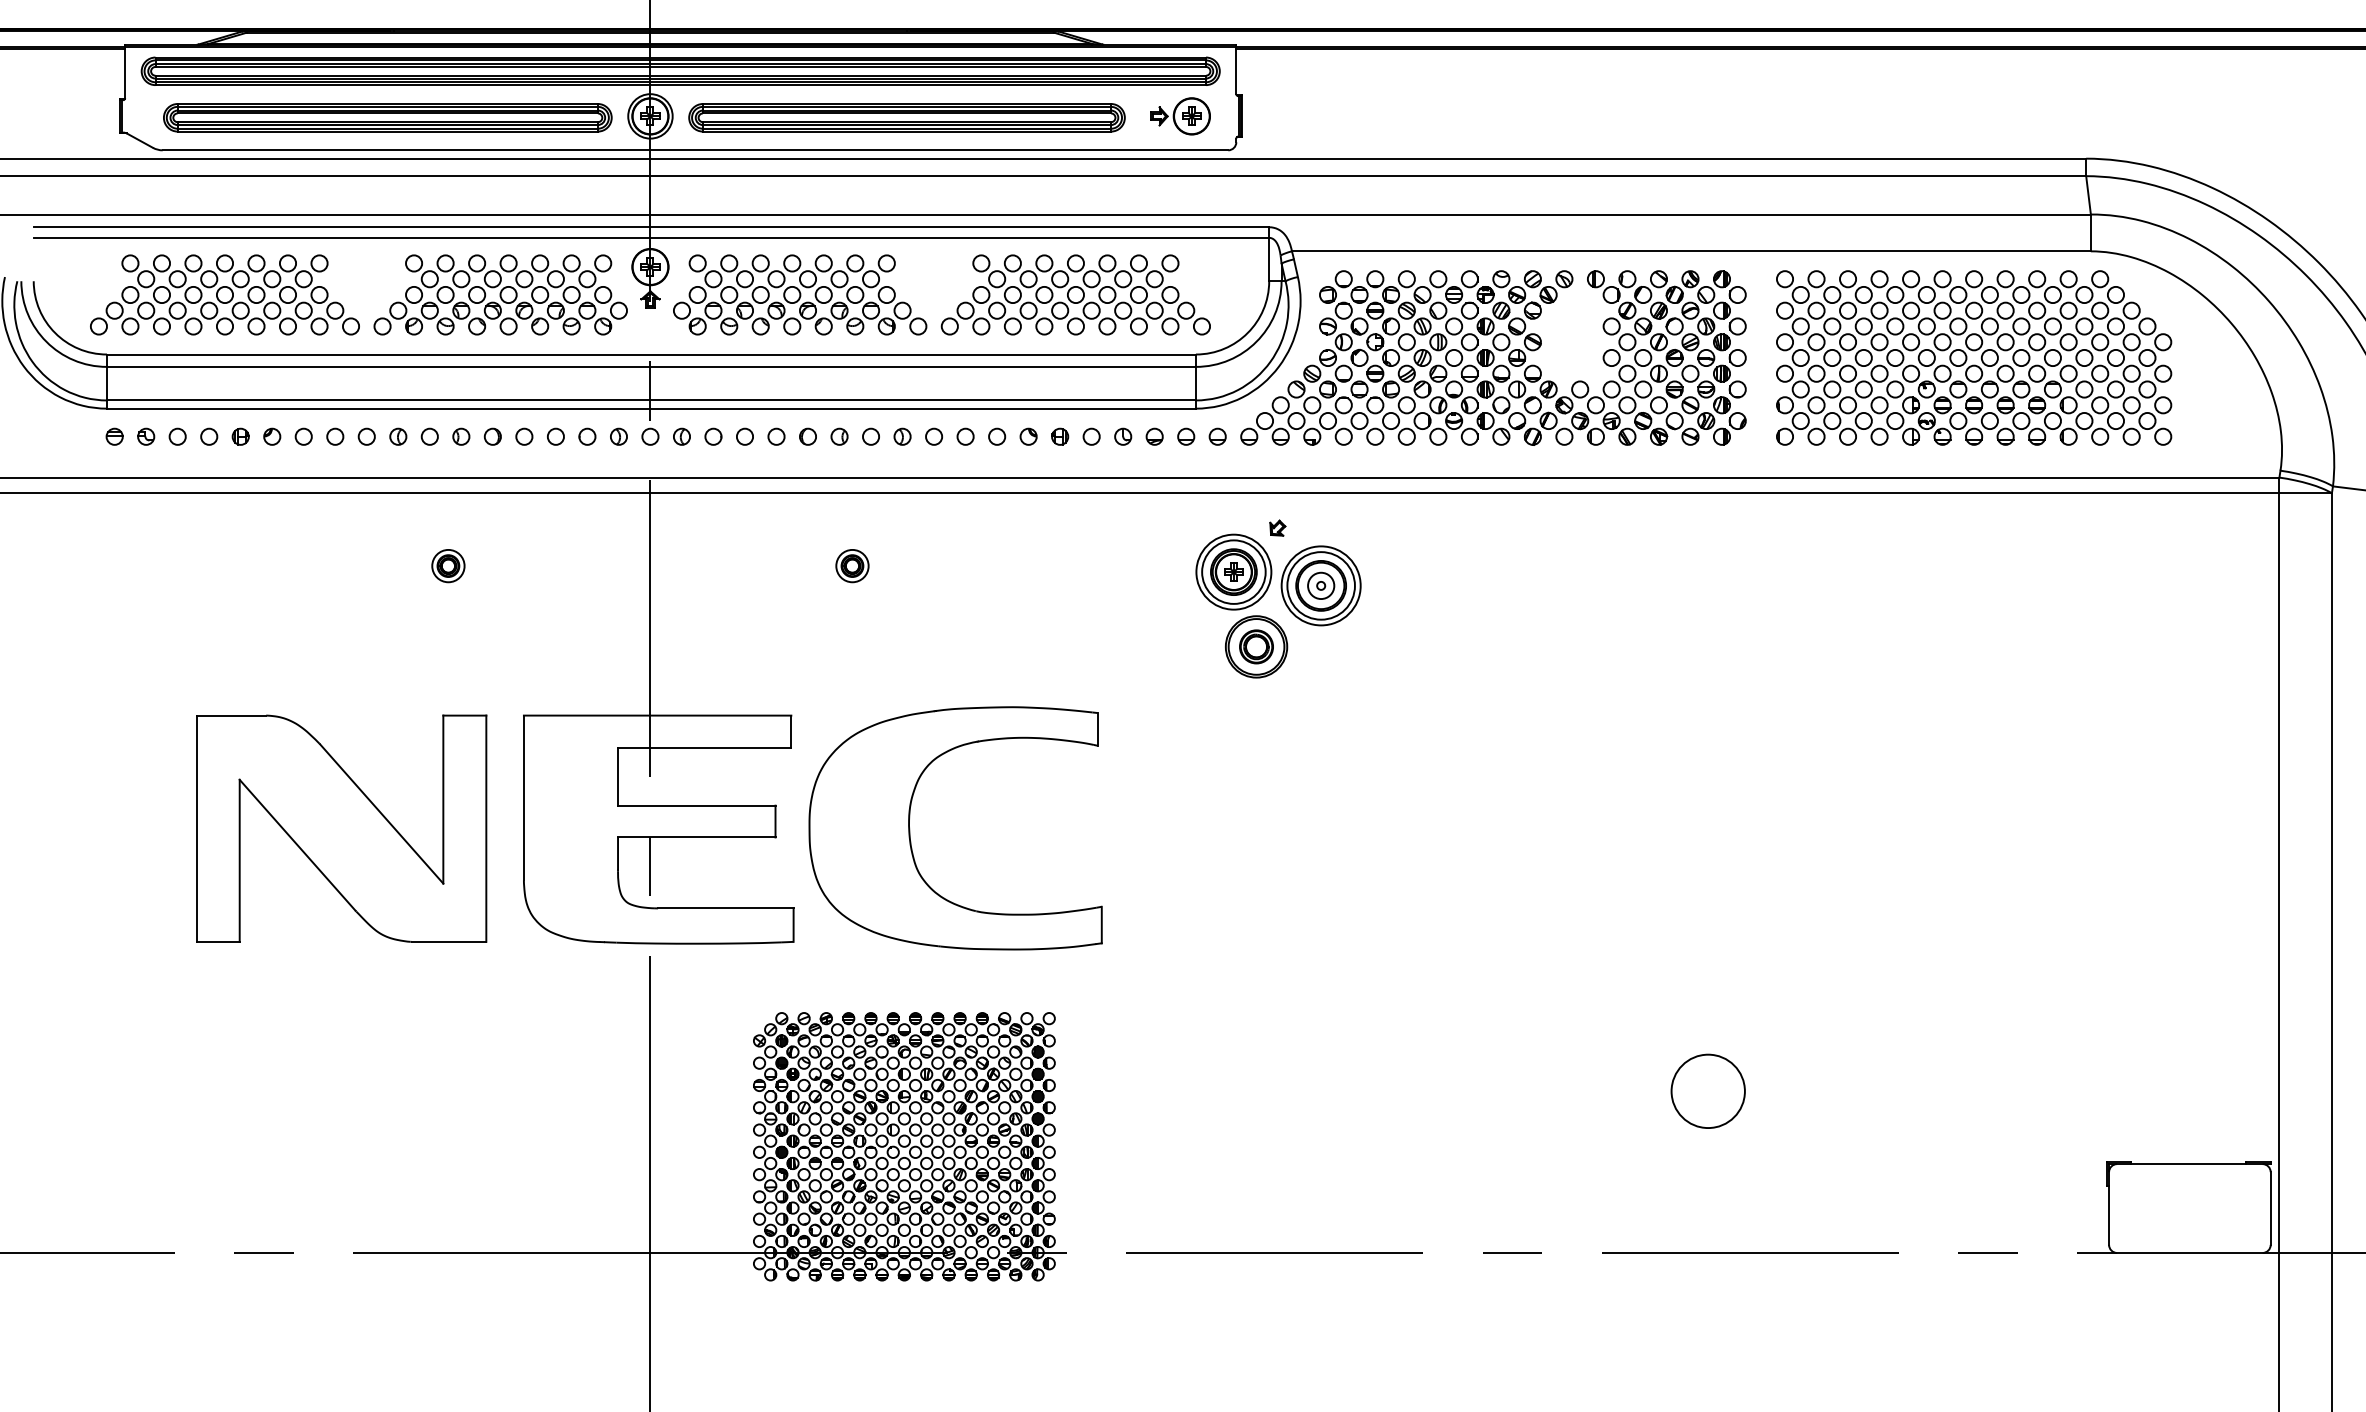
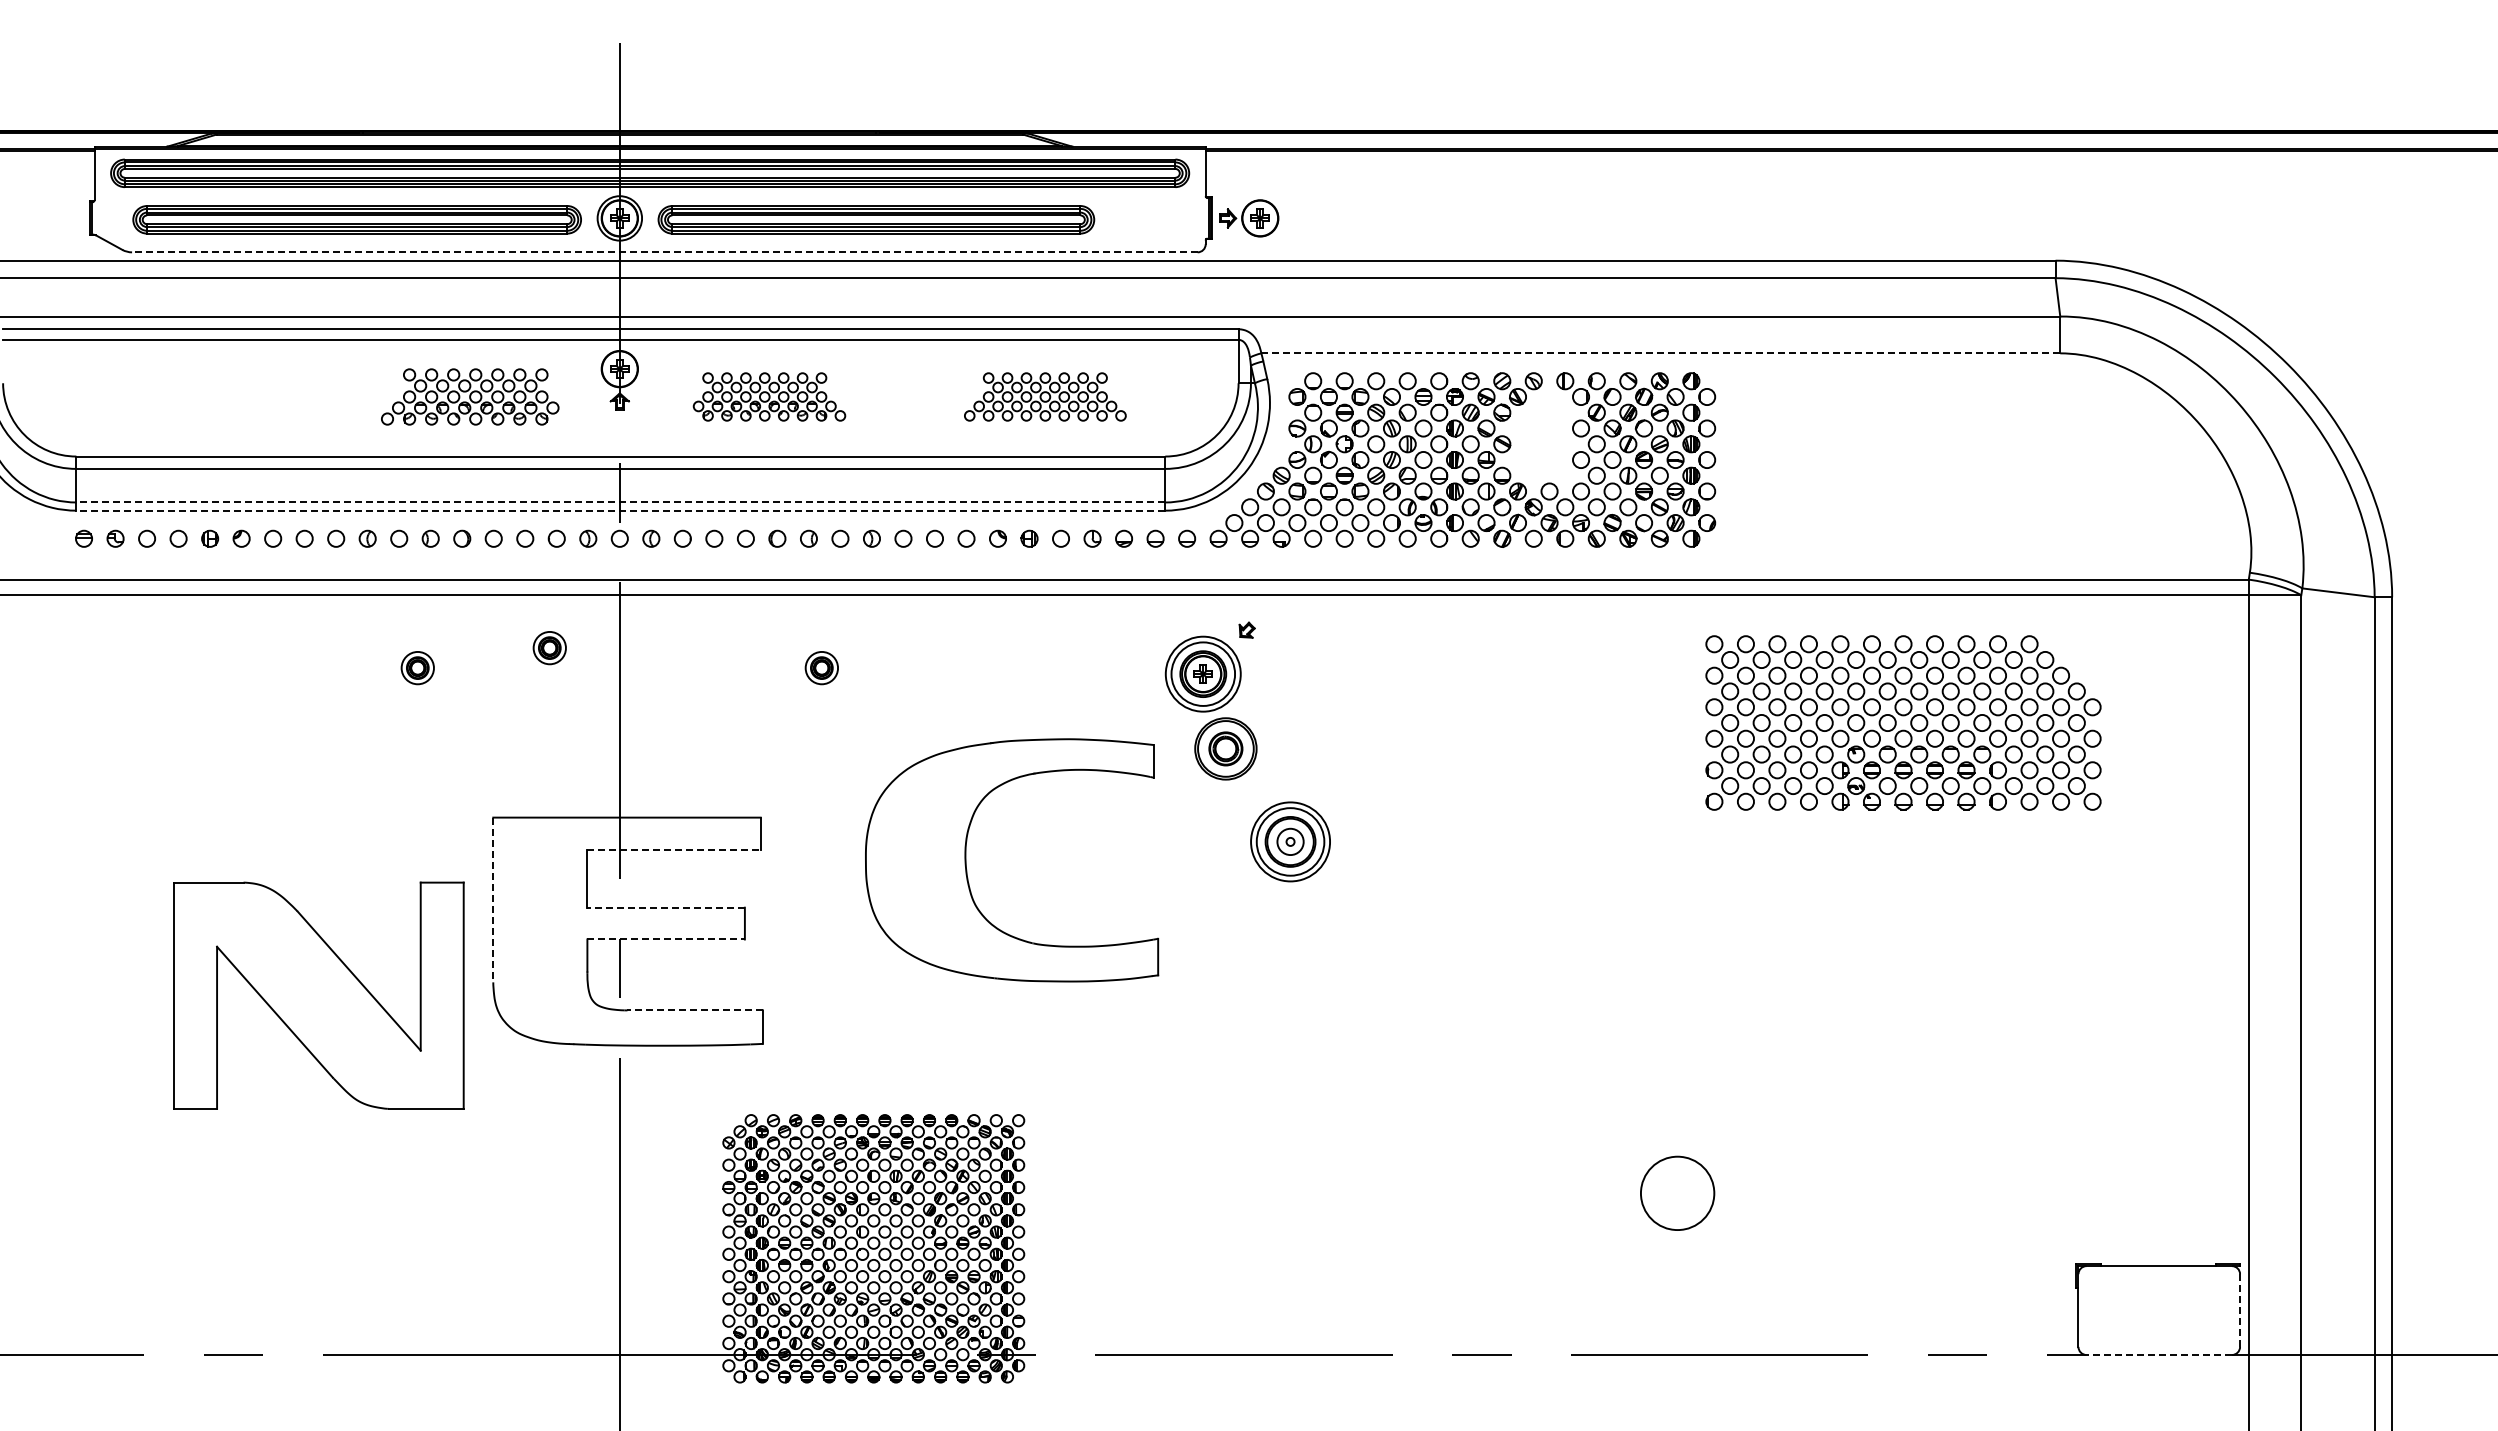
part: (1181, 116) -> (1249, 218), moved
line: (695, 150) -> (664, 252), solid -> dashed
line: (1692, 251) -> (1661, 353), solid -> dashed
part: (225, 294) -> (194, 396), removed
part: (501, 294) -> (470, 396), size x0.7
part: (800, 294) -> (769, 396), size x0.6
part: (1076, 294) -> (1045, 396), size x0.6
part: (1974, 357) -> (1903, 722), moved
line: (651, 400) -> (620, 502), solid -> dashed
line: (651, 408) -> (620, 510), solid -> dashed
part: (580, 546) -> (549, 648), added
part: (1321, 585) -> (1290, 841), moved
line: (705, 747) -> (674, 849), solid -> dashed
line: (524, 798) -> (493, 900), solid -> dashed
line: (697, 805) -> (666, 907), solid -> dashed
part: (341, 828) -> (318, 995), moved
part: (910, 828) -> (966, 860), moved
line: (697, 837) -> (666, 939), solid -> dashed
line: (726, 908) -> (695, 1010), solid -> dashed
line: (2271, 1209) -> (2240, 1311), solid -> dashed
line: (2190, 1253) -> (2159, 1355), solid -> dashed

